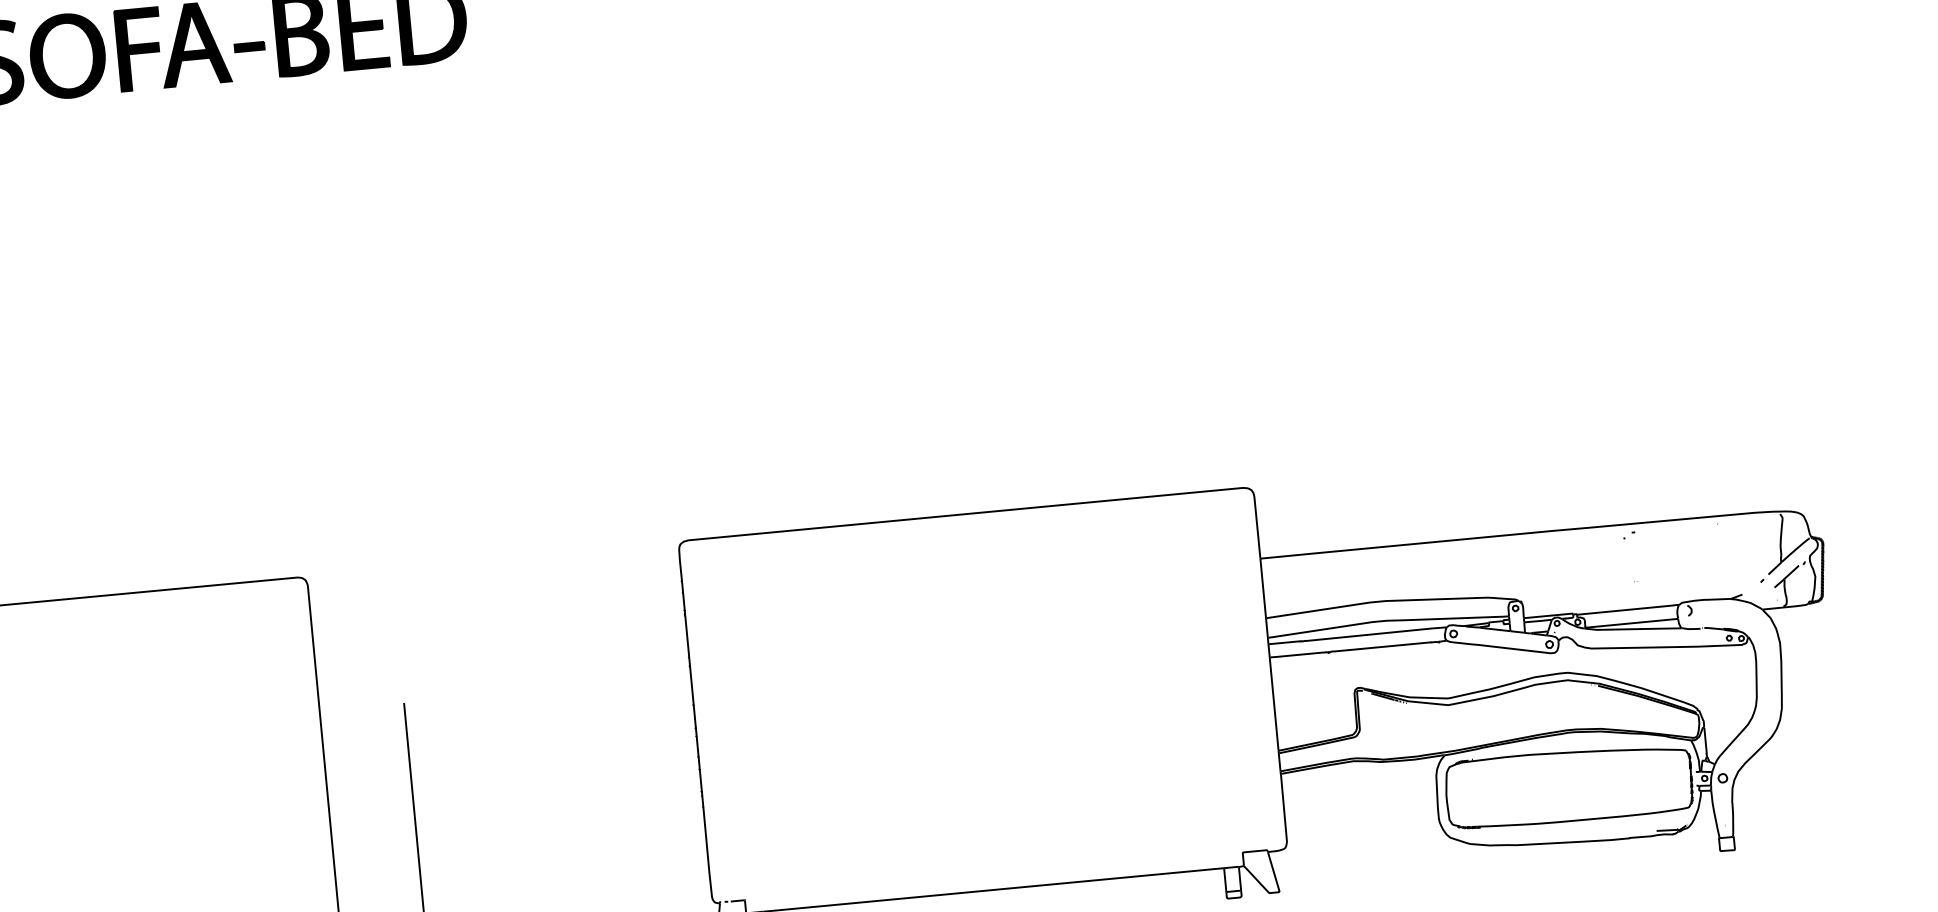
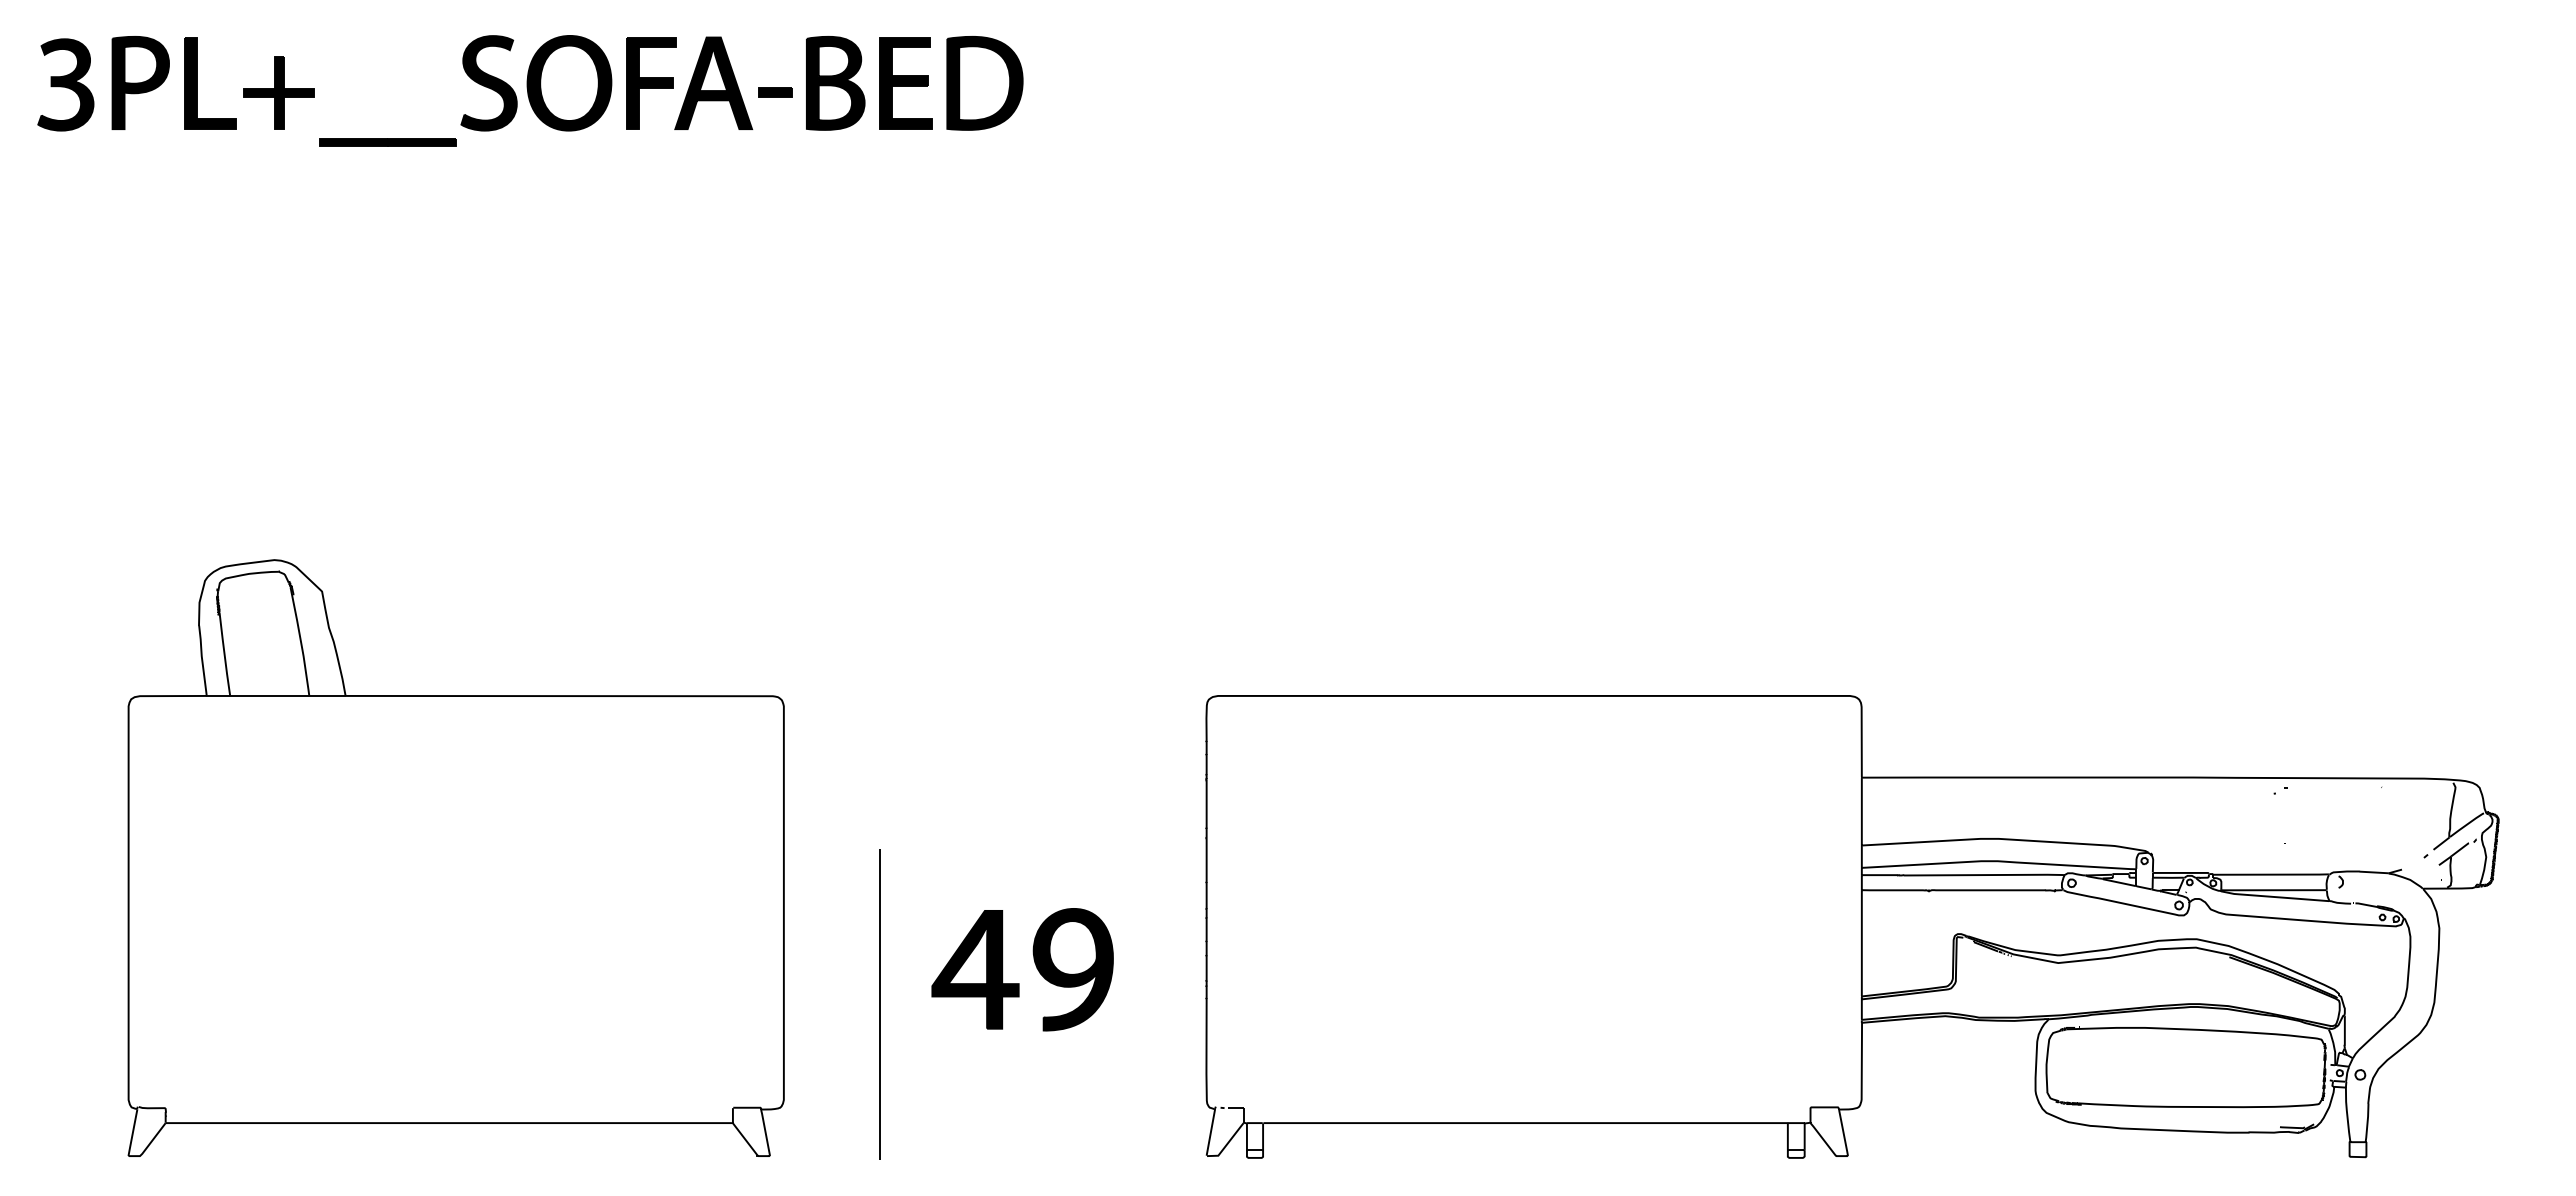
part: (549, 790) -> (1034, 963), added

